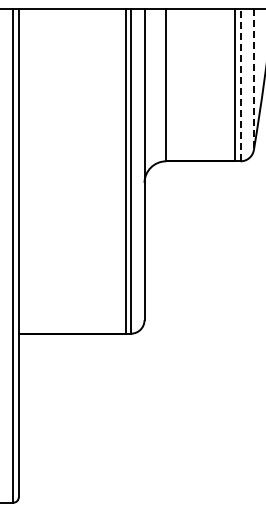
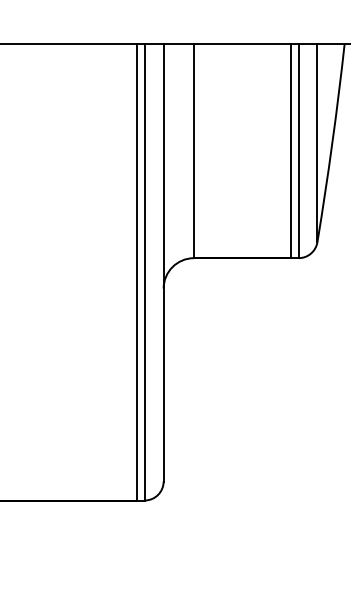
line: (253, 80) -> (316, 144), dashed -> solid
line: (240, 84) -> (298, 150), dashed -> solid

